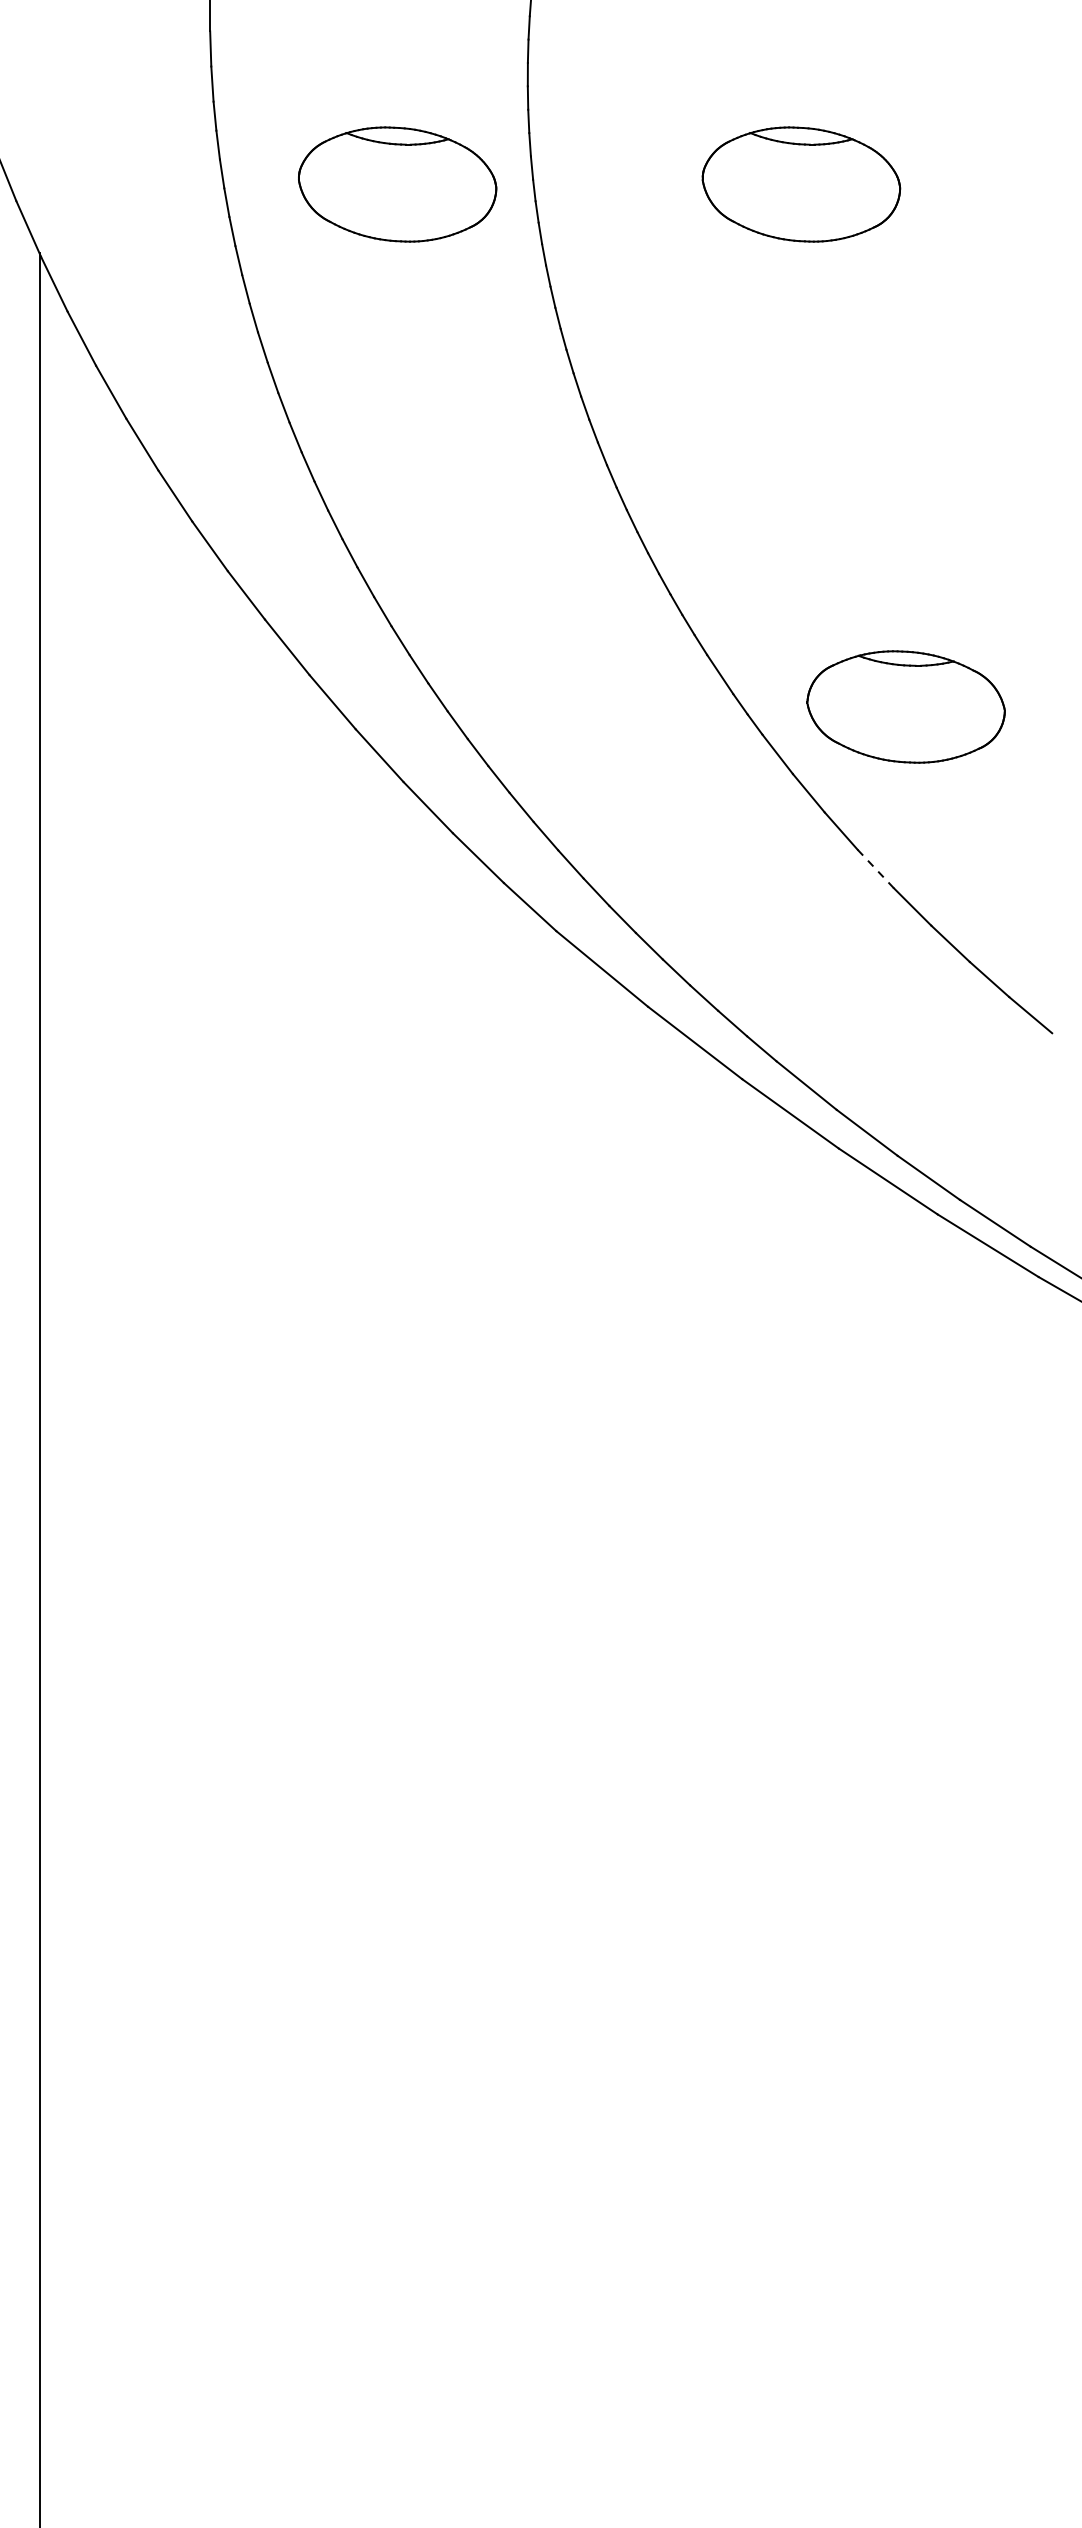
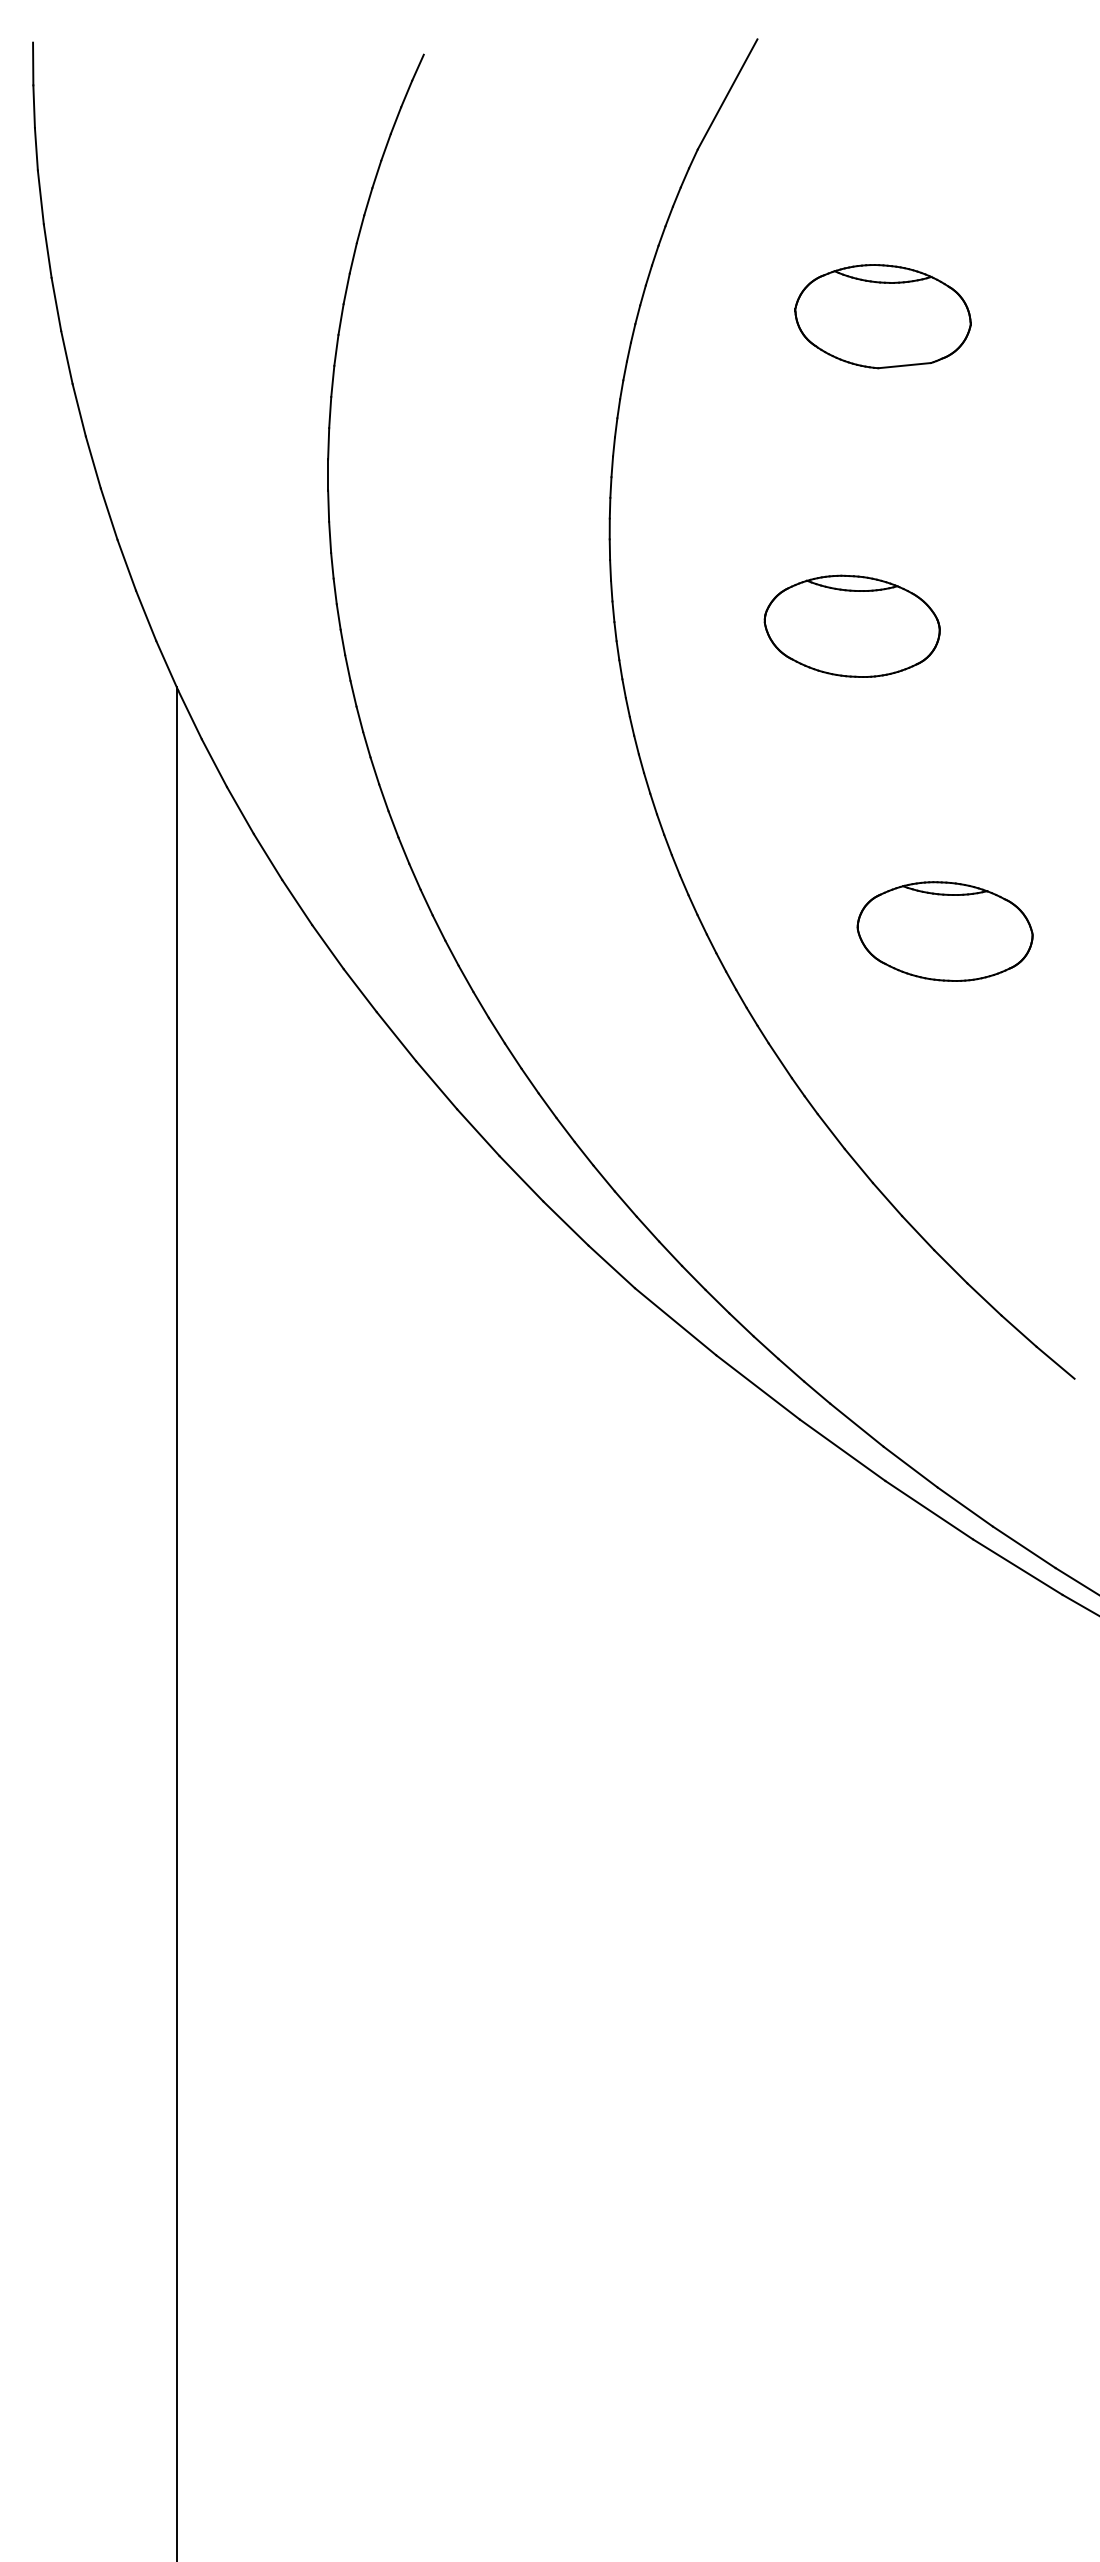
part: (396, 183) -> (493, 625), removed
part: (905, 706) -> (944, 931), moved
line: (874, 868) -> (917, 1232), dashed -> solid

